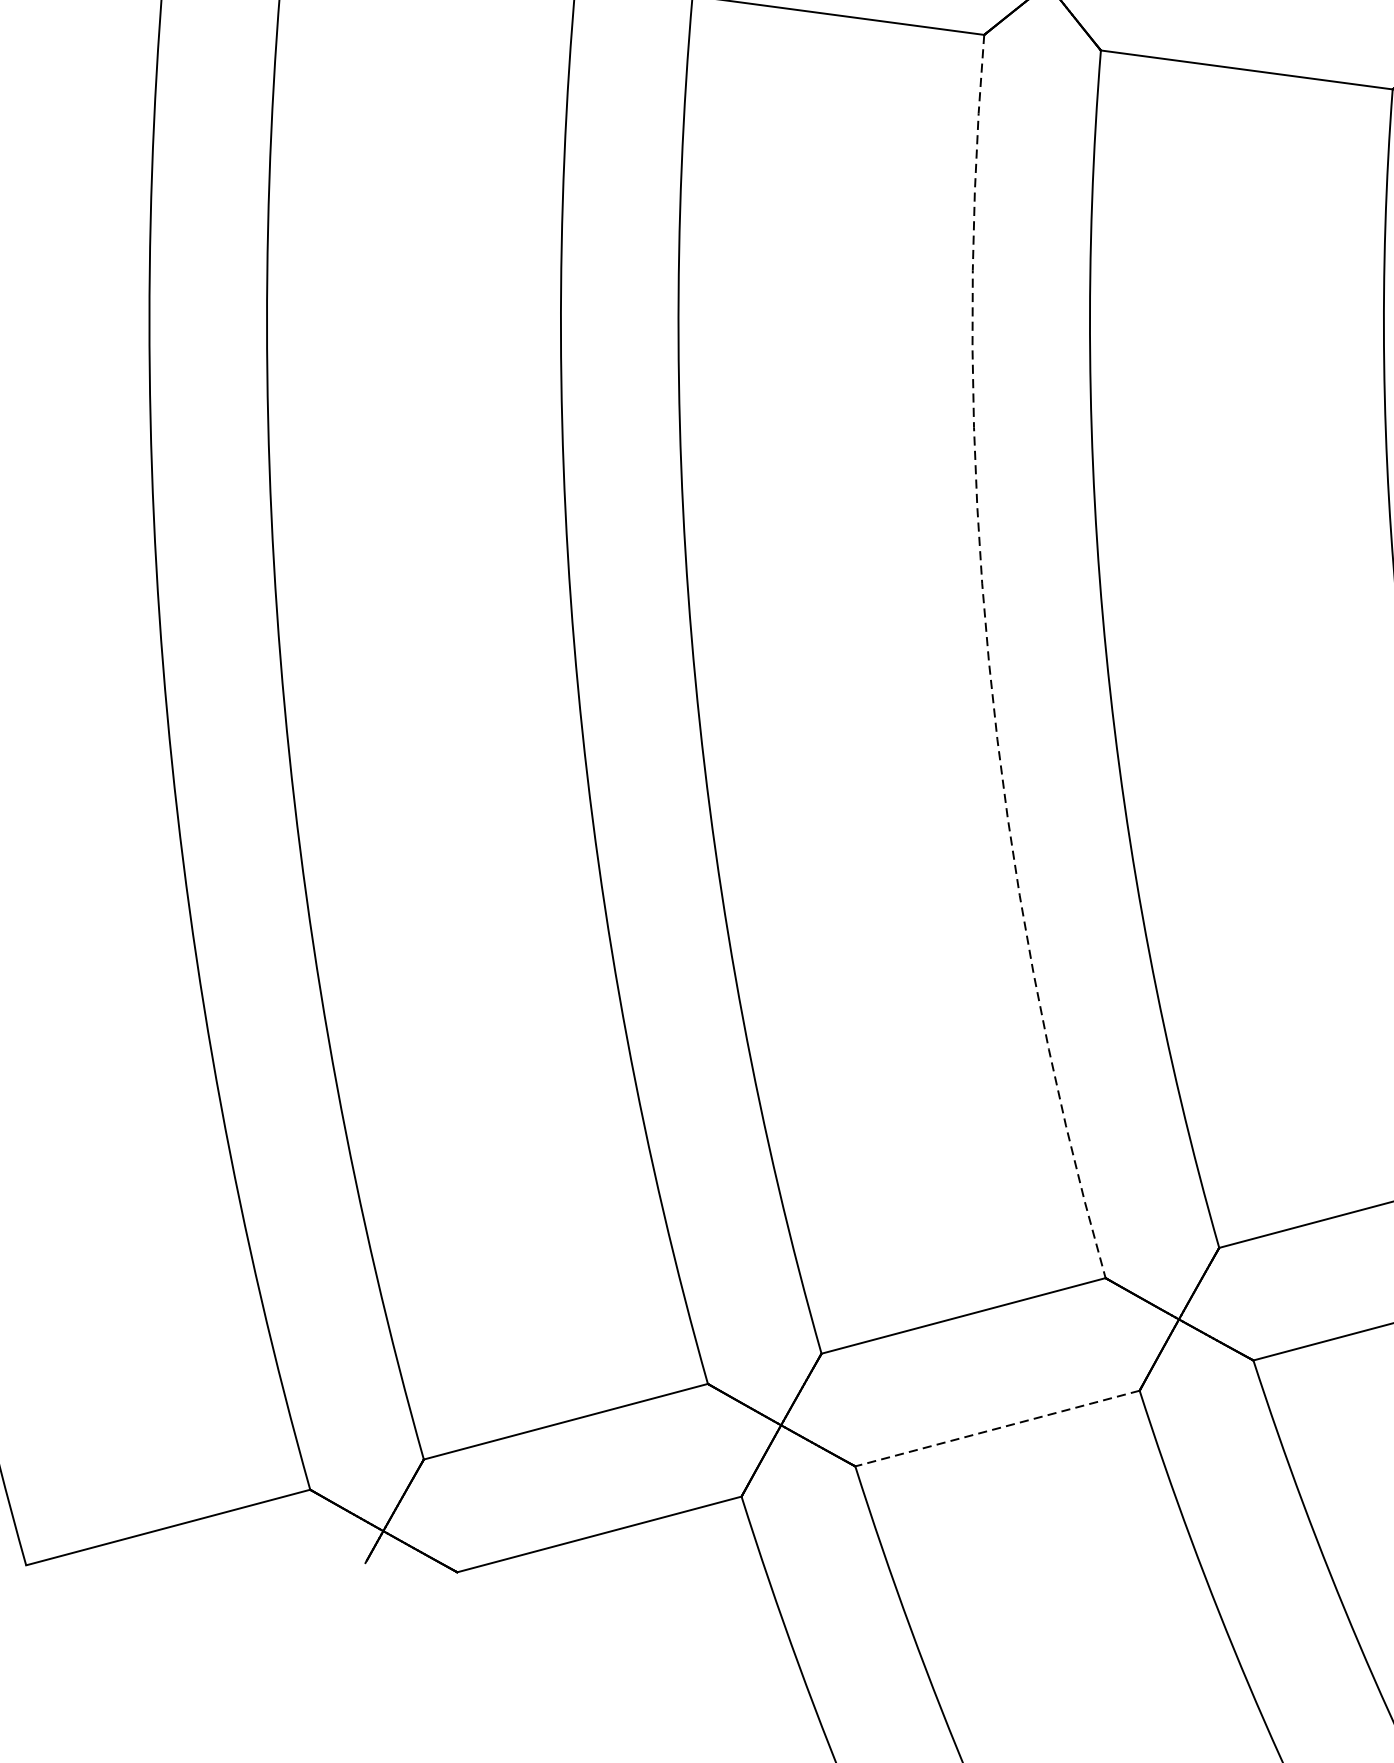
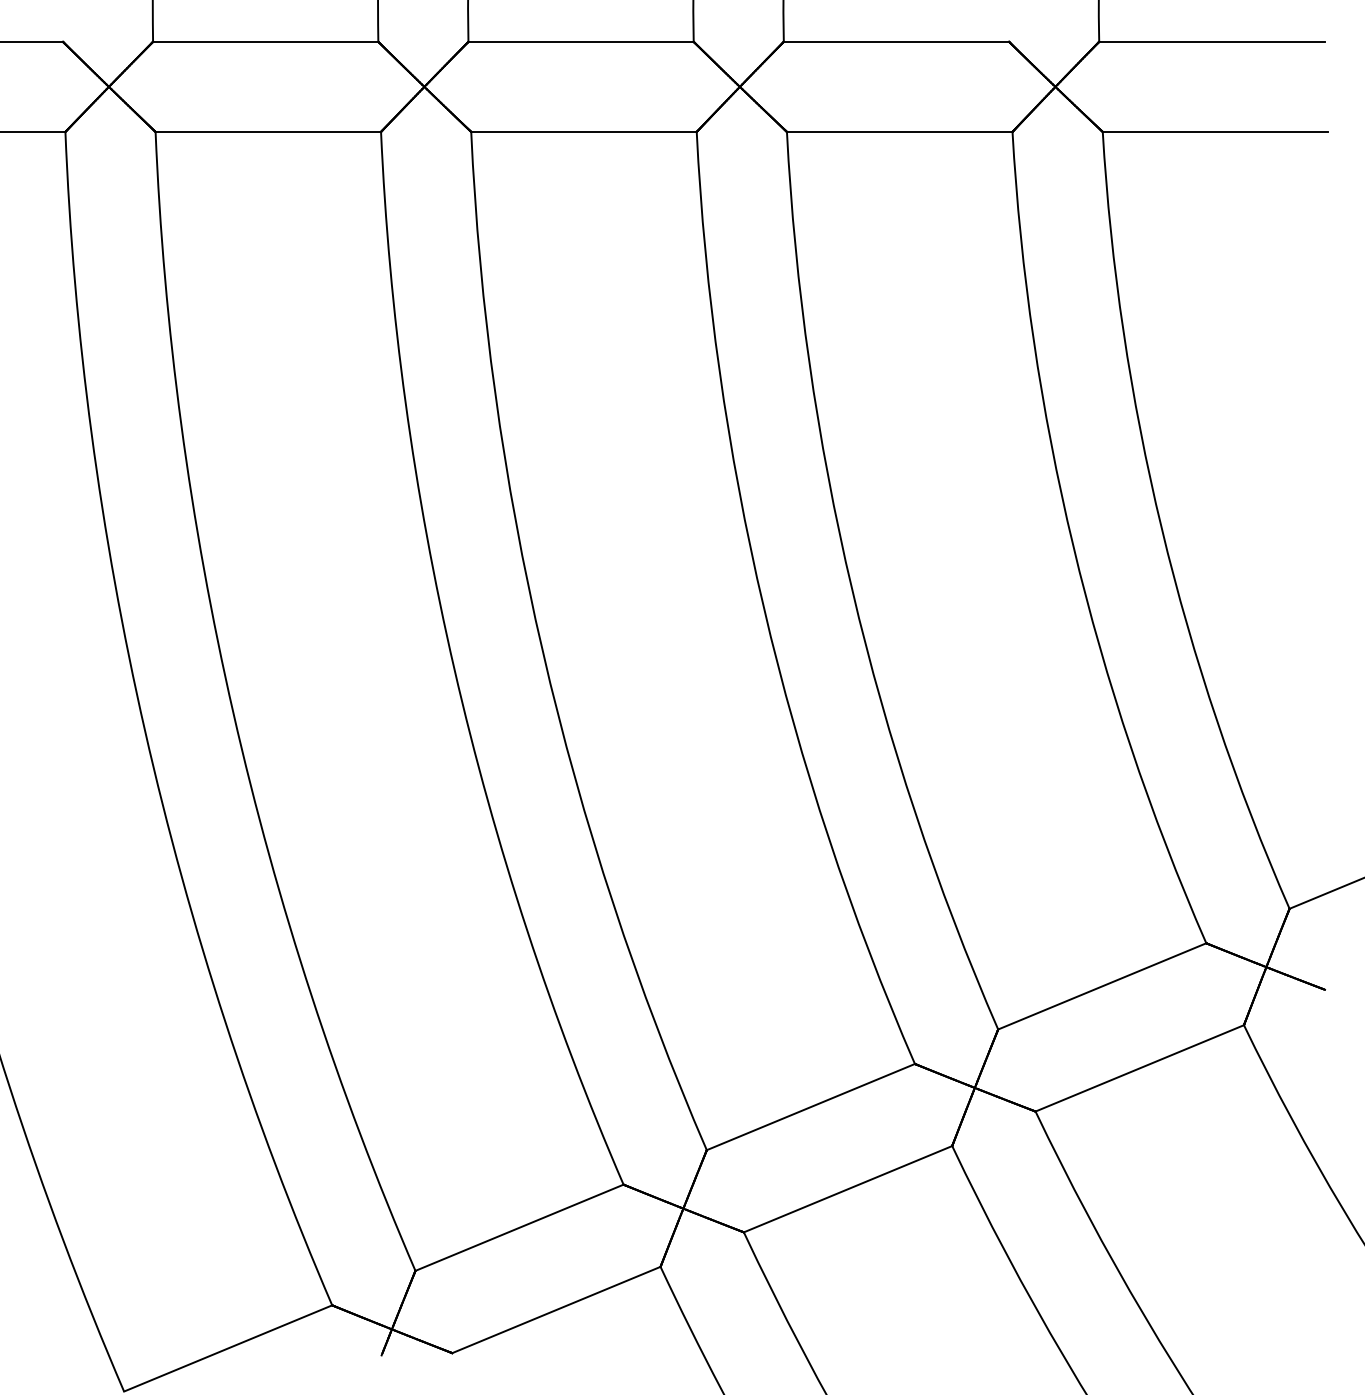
arc: (988, 661) -> (763, 607), dashed -> solid
line: (998, 1429) -> (848, 1189), dashed -> solid

